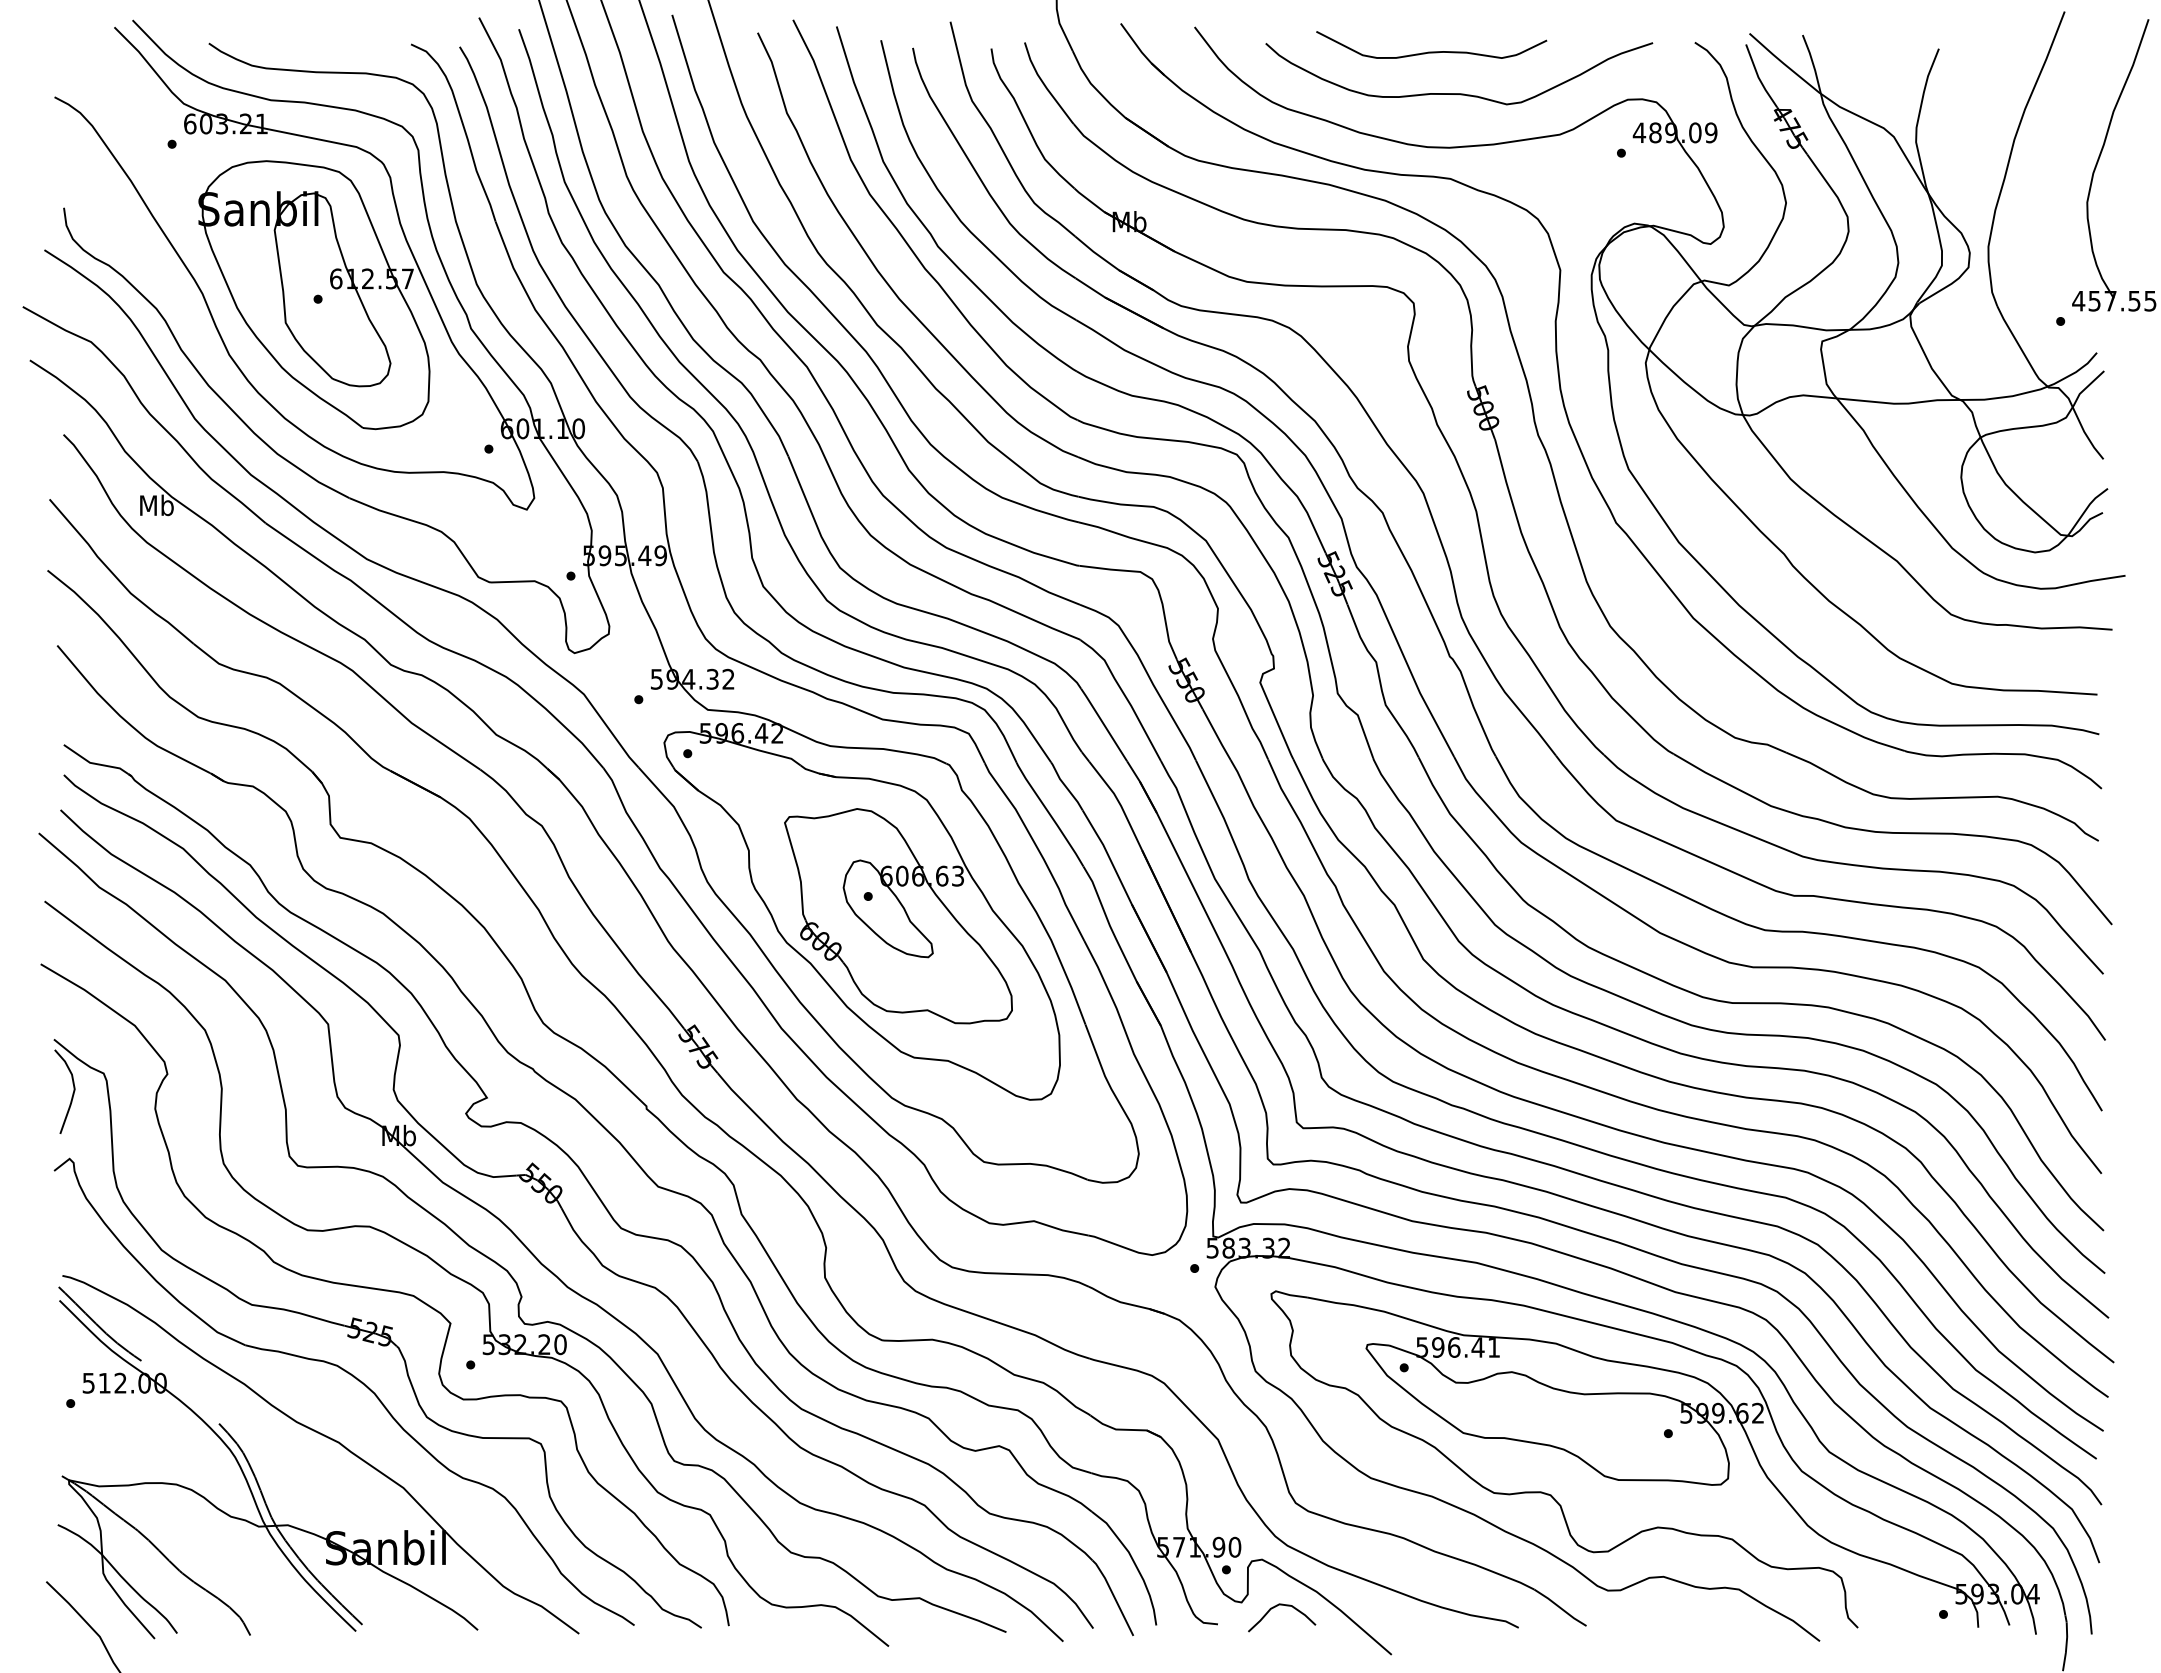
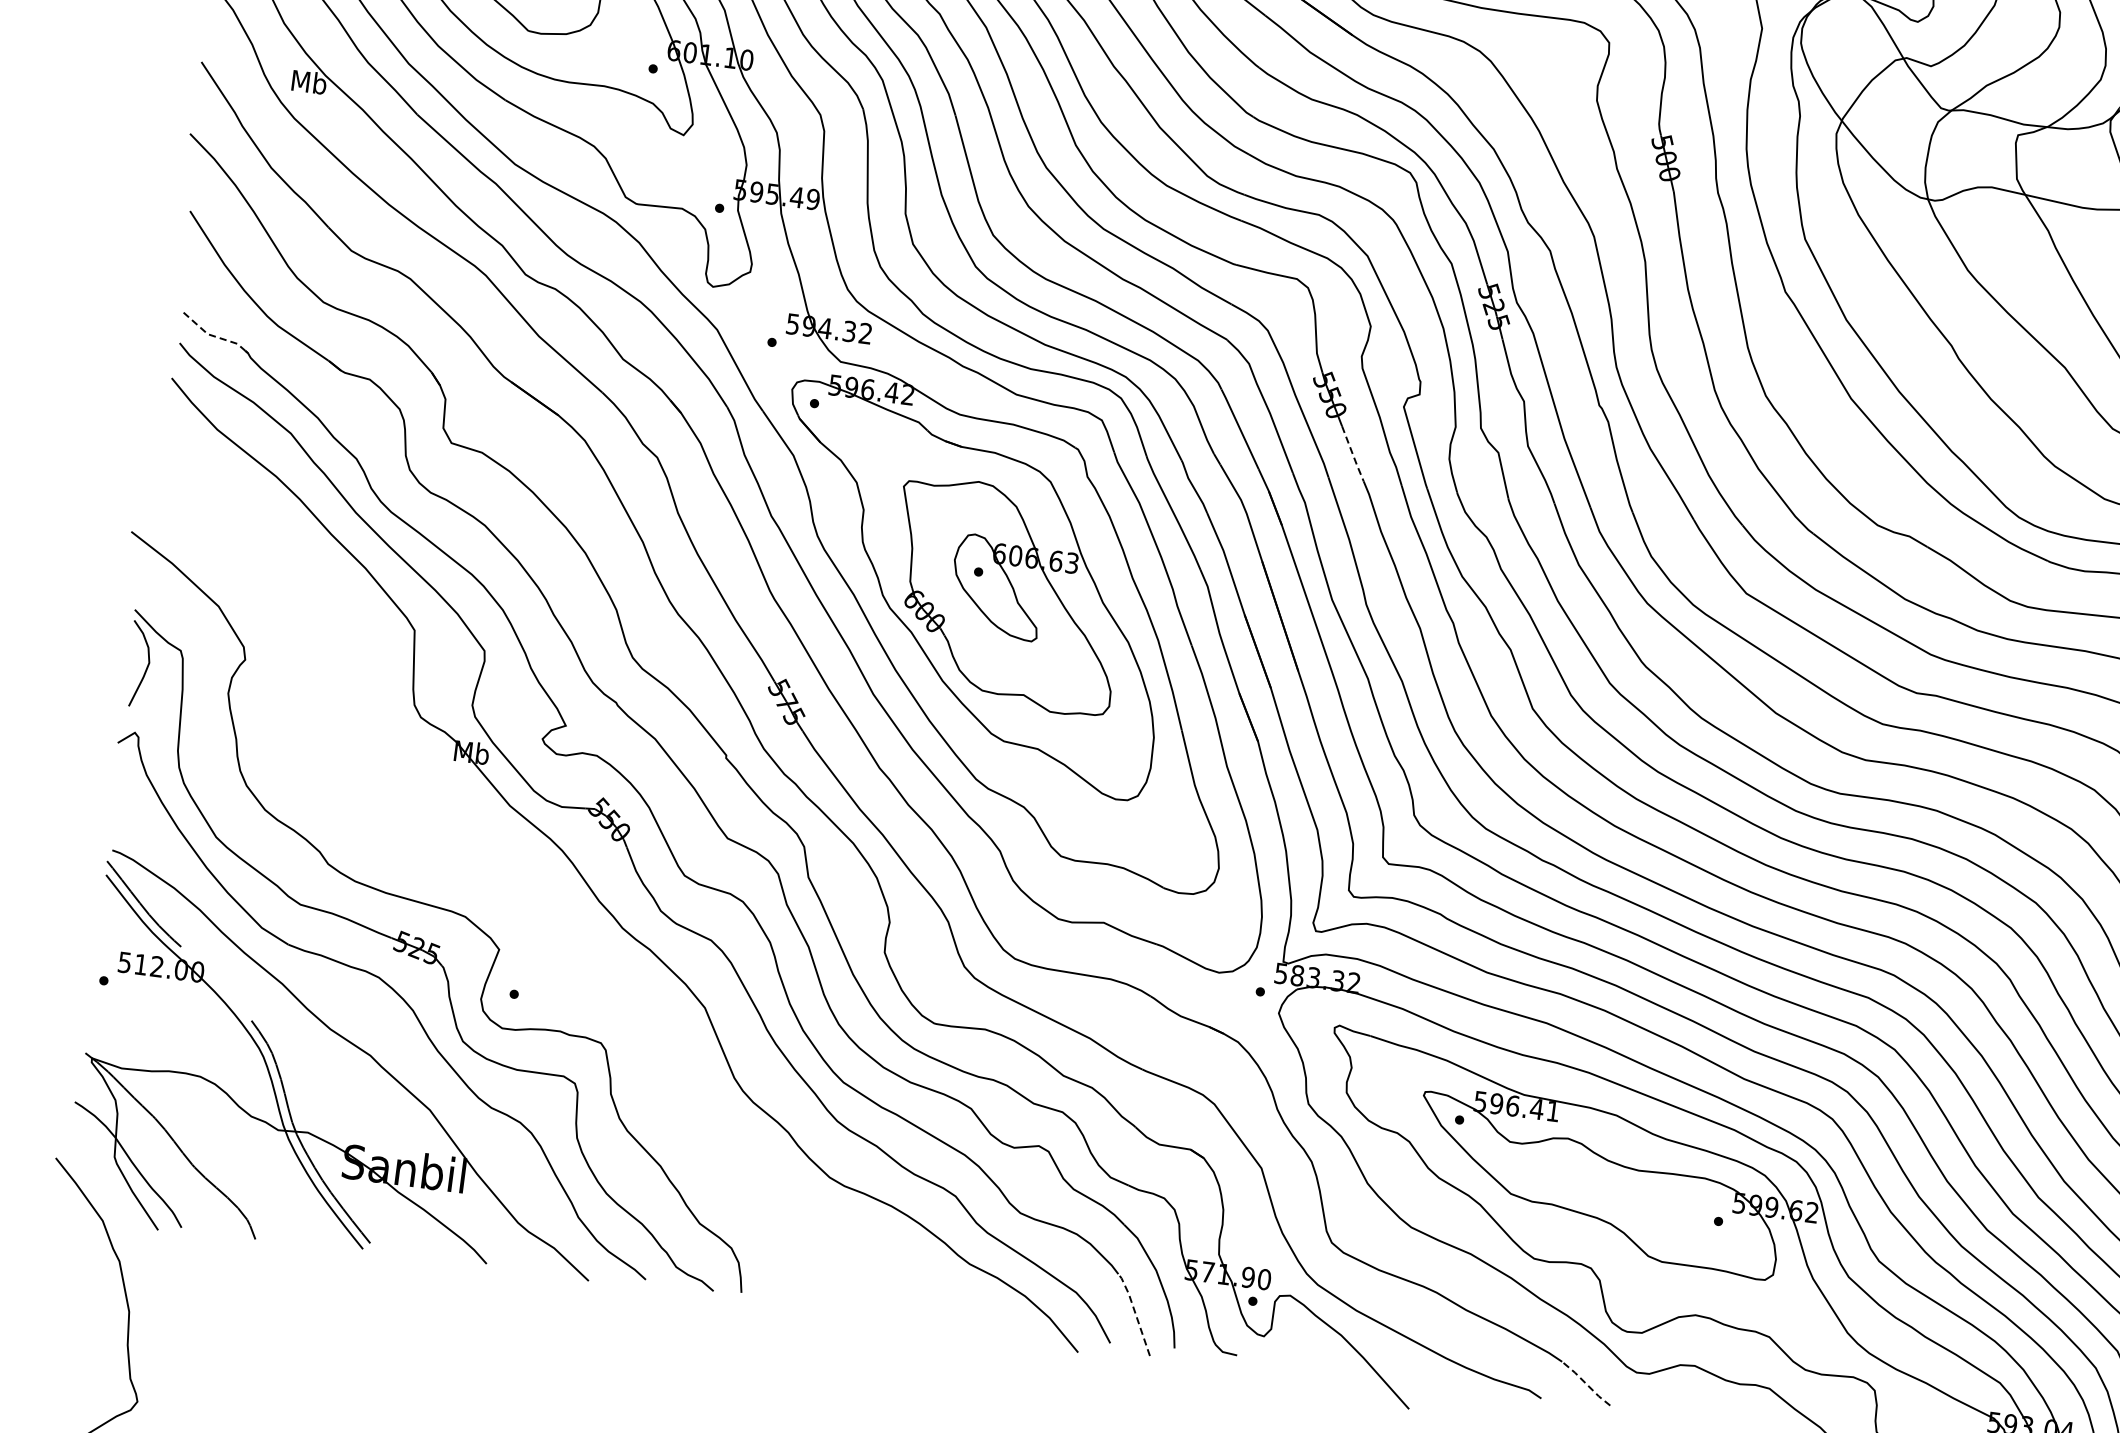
line: (1216, 735) -> (1352, 454), solid -> dashed
line: (94, 763) -> (212, 335), solid -> dashed
part: (504, 1267) -> (561, 900), removed
line: (1113, 1595) -> (1135, 1312), solid -> dashed
curve: (1286, 1606) -> (1308, 1346), removed
line: (1559, 1607) -> (1585, 1383), solid -> dashed

